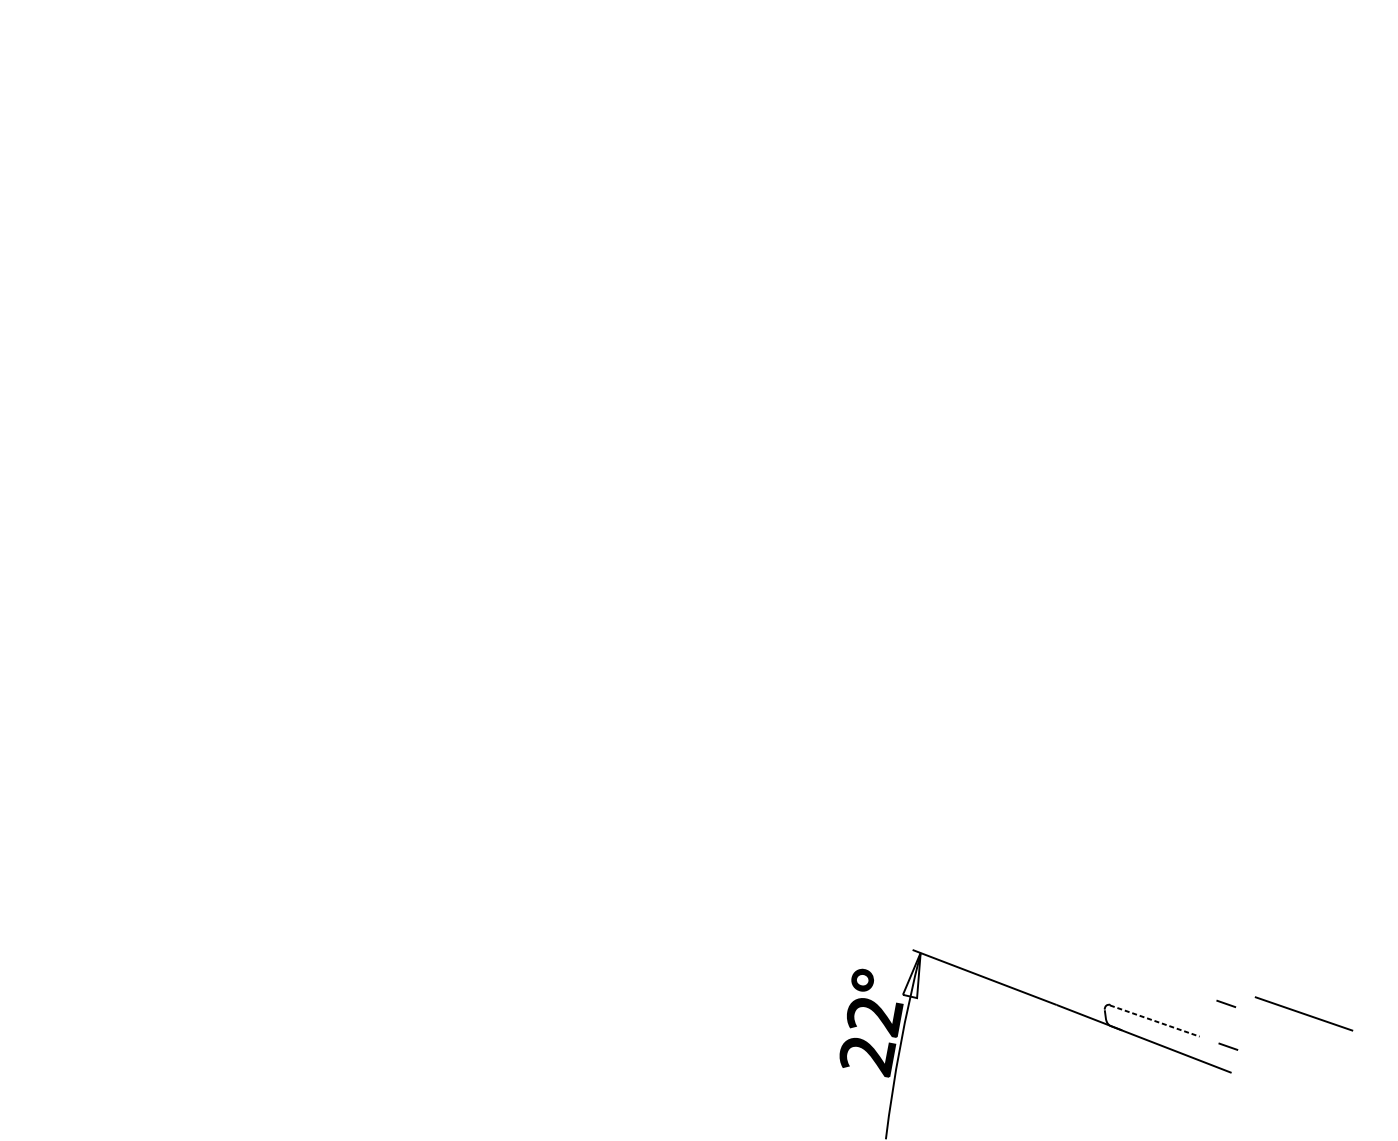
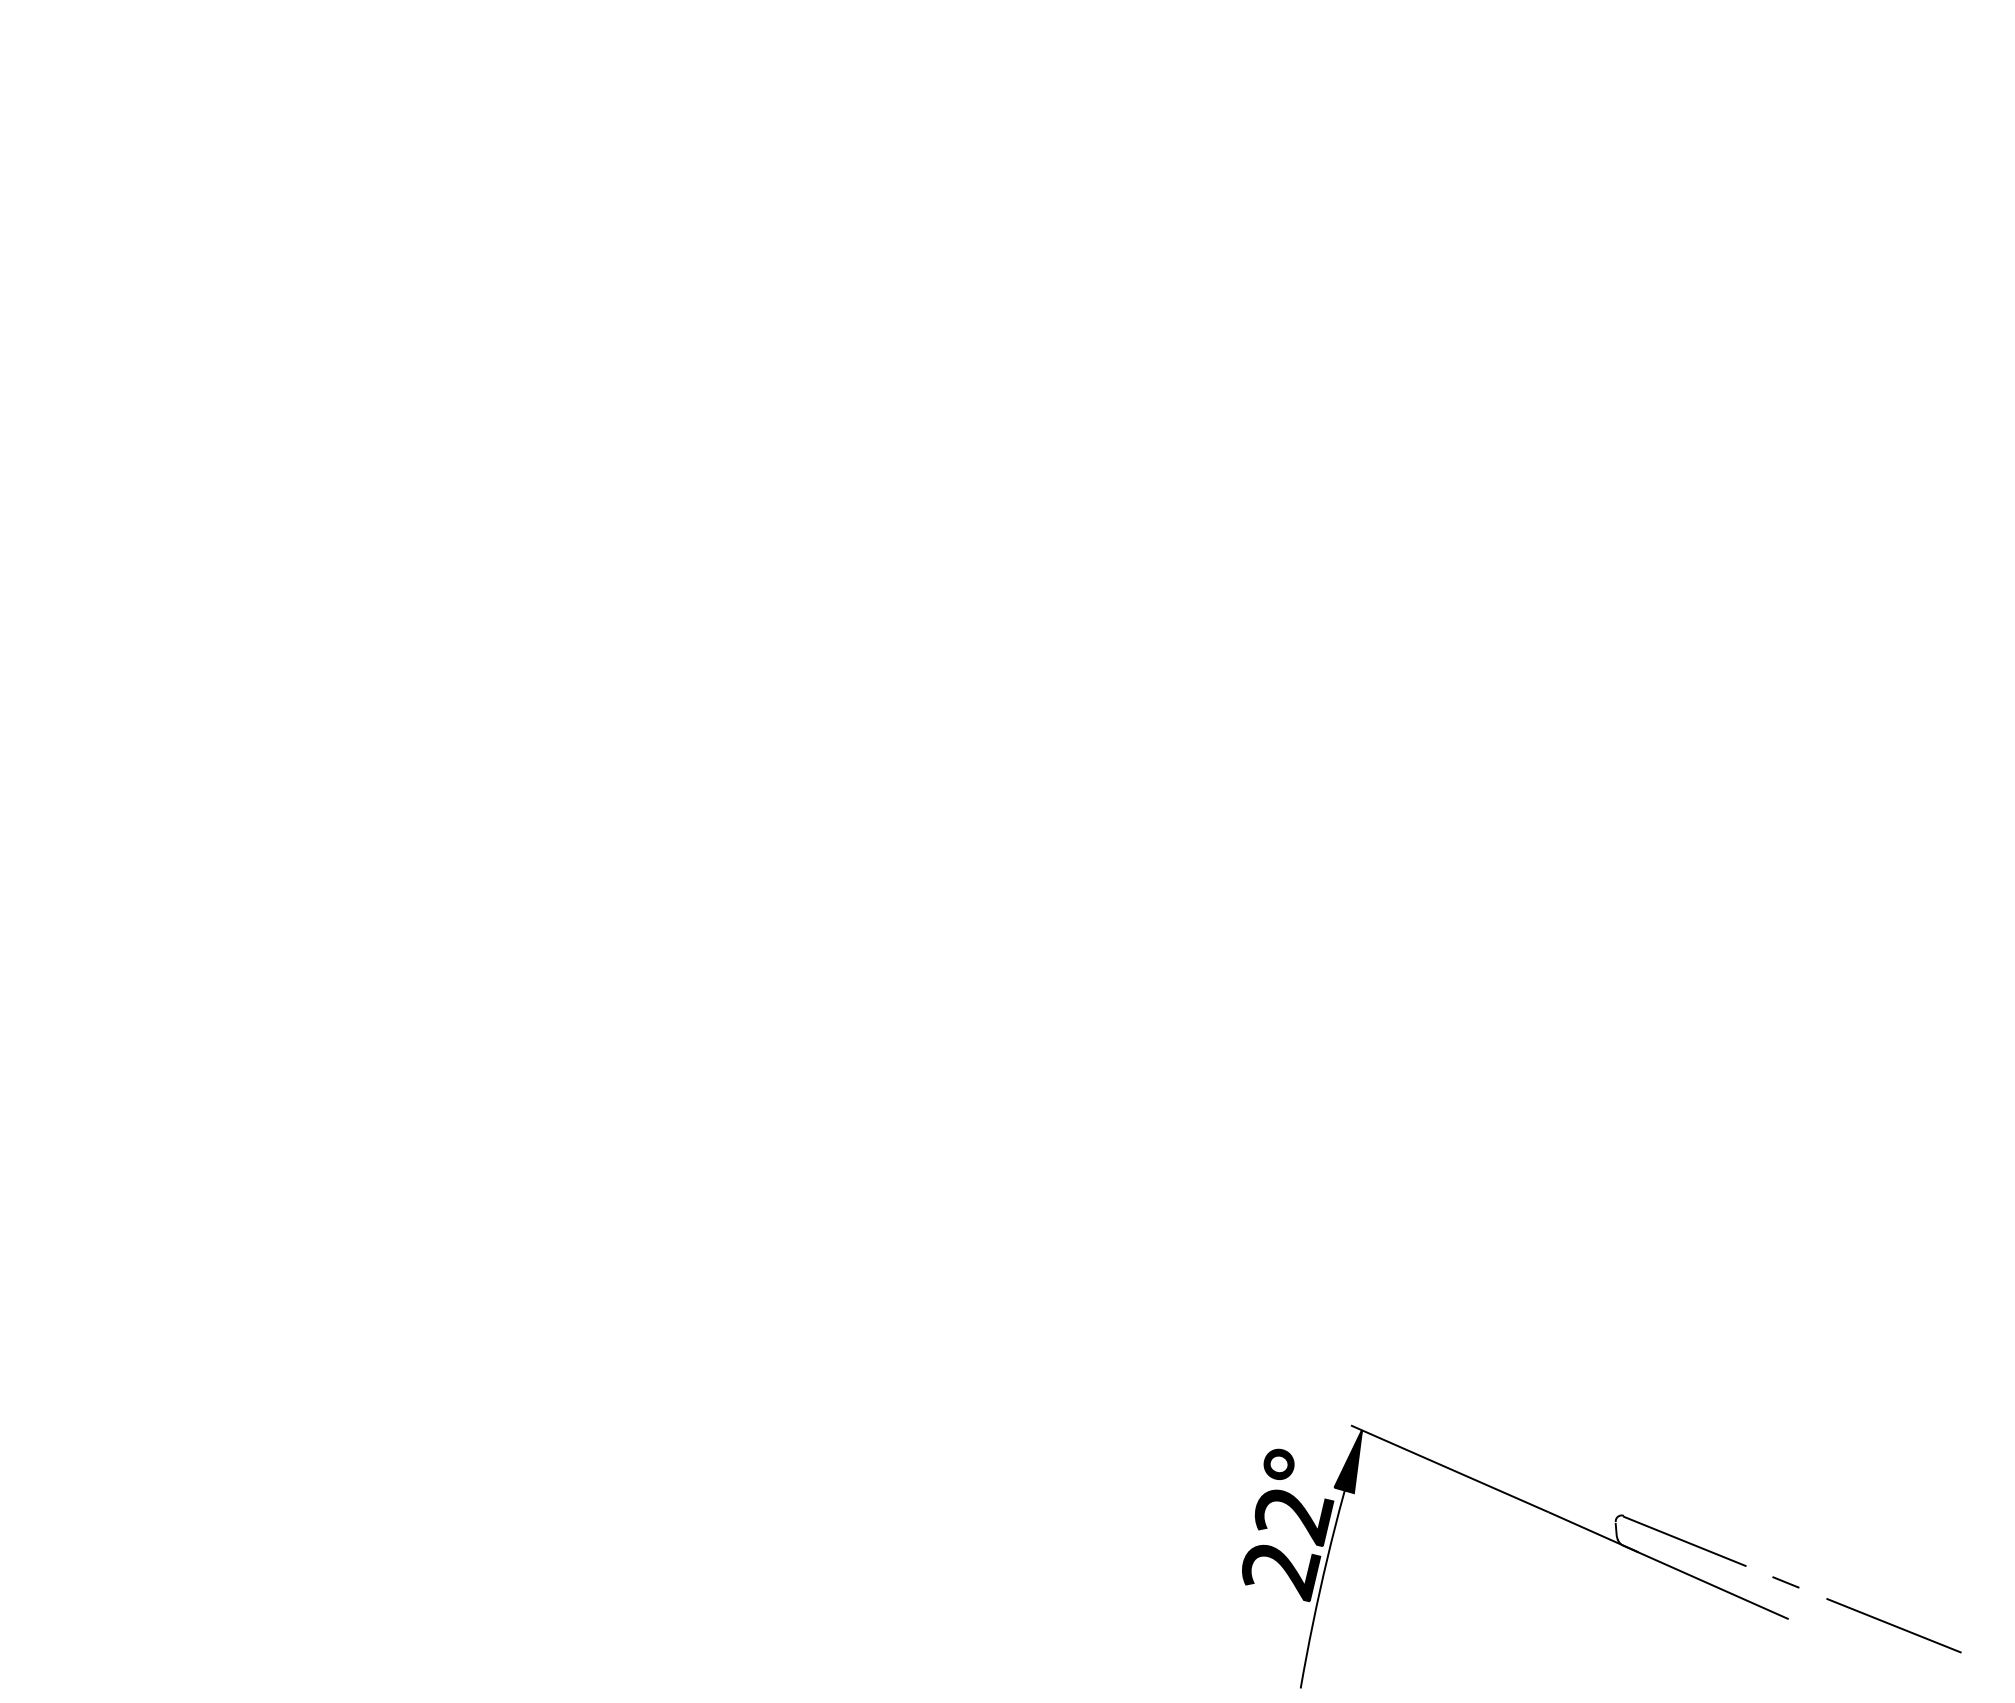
fill: (912, 975) -> (1348, 1461), added
line: (1225, 1004) -> (1785, 1522), removed
line: (1303, 1013) -> (1893, 1625), moved
line: (1155, 1021) -> (1685, 1541), dashed -> solid

